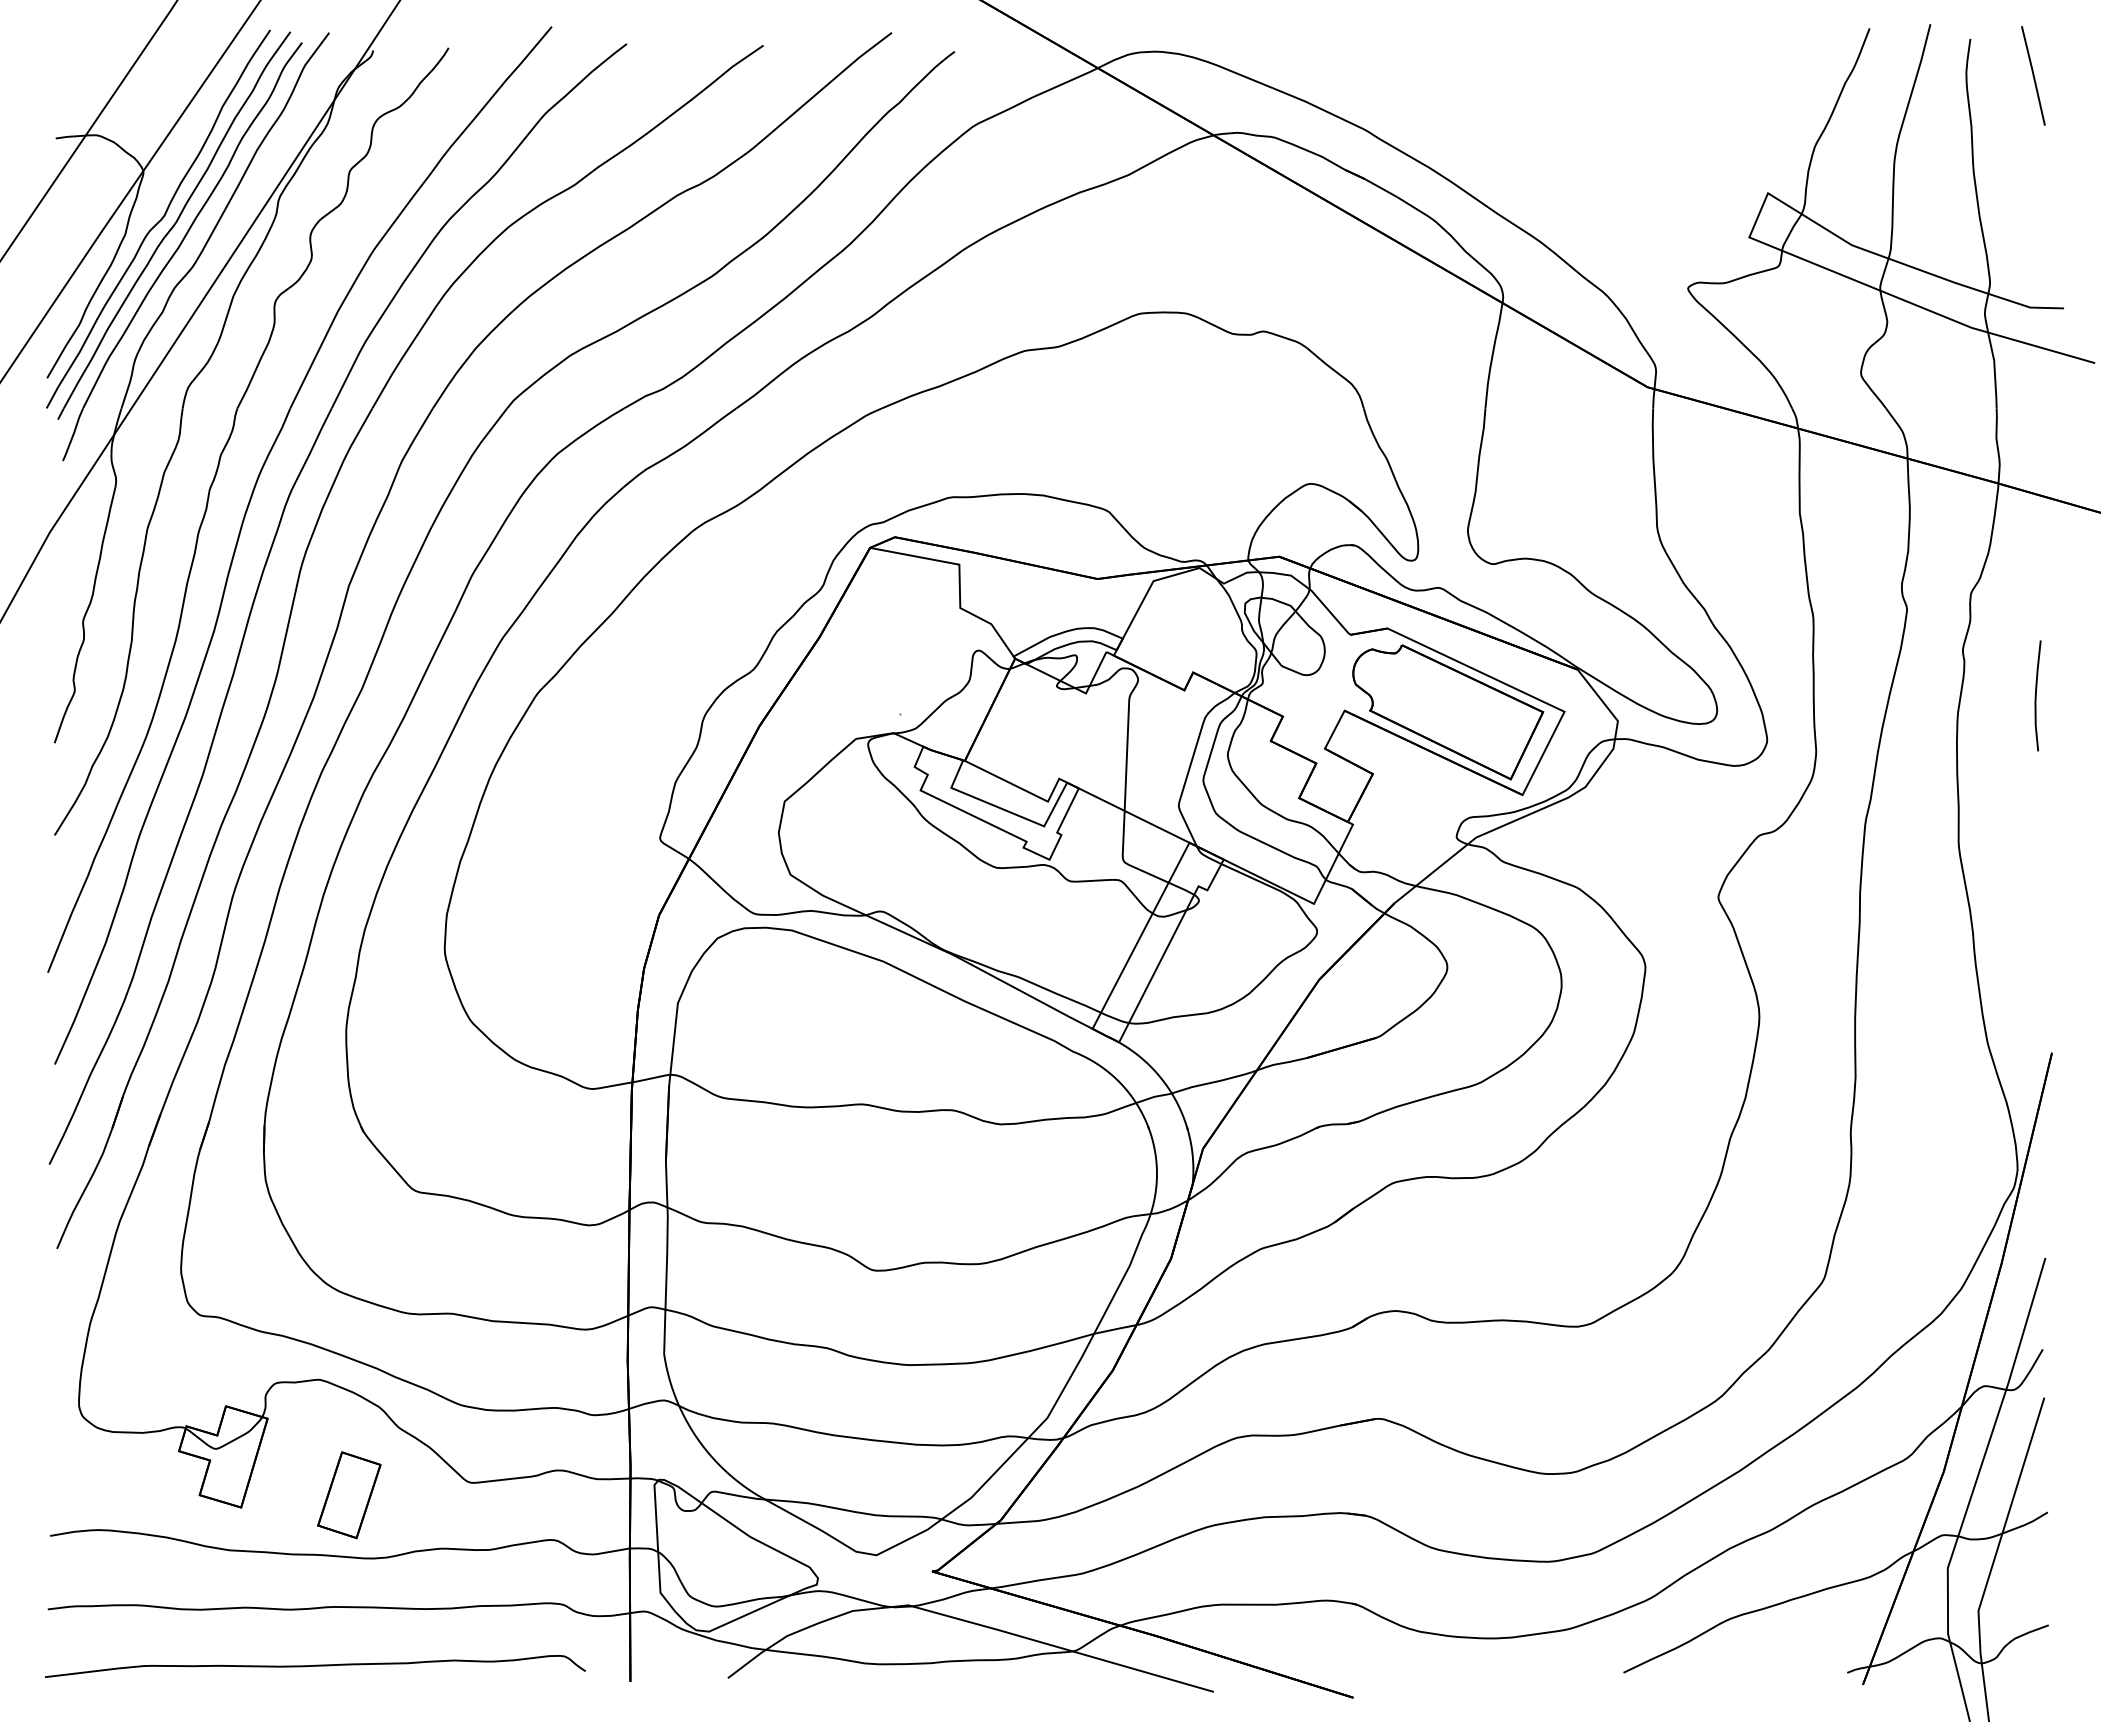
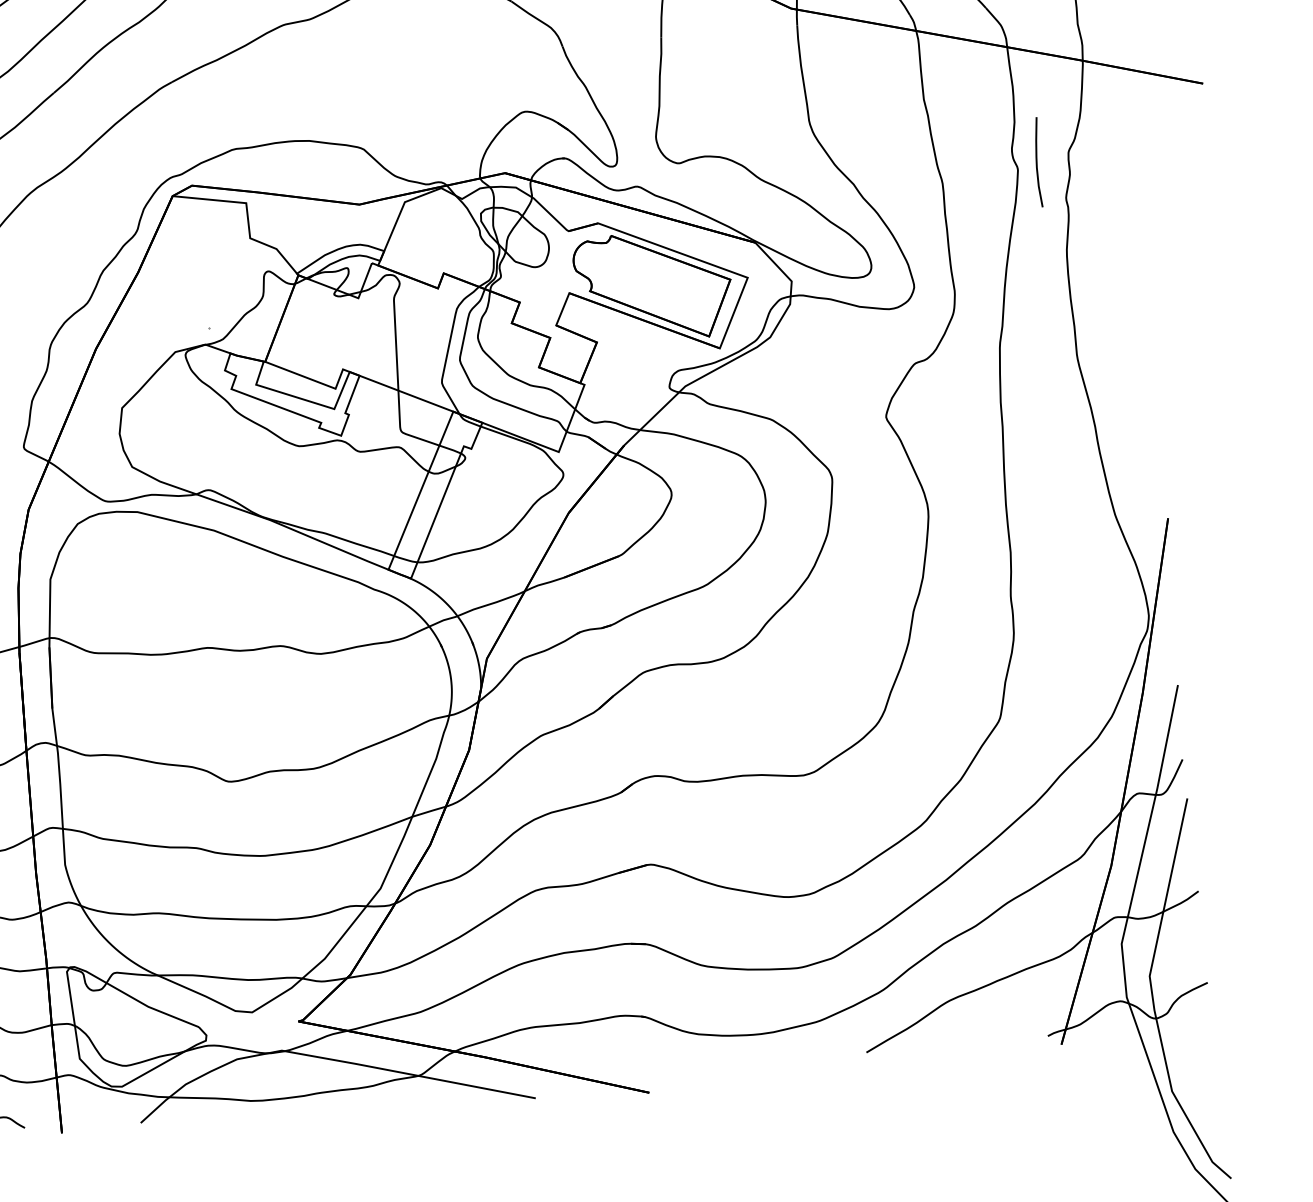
curve: (2036, 695) -> (1037, 162), moved

